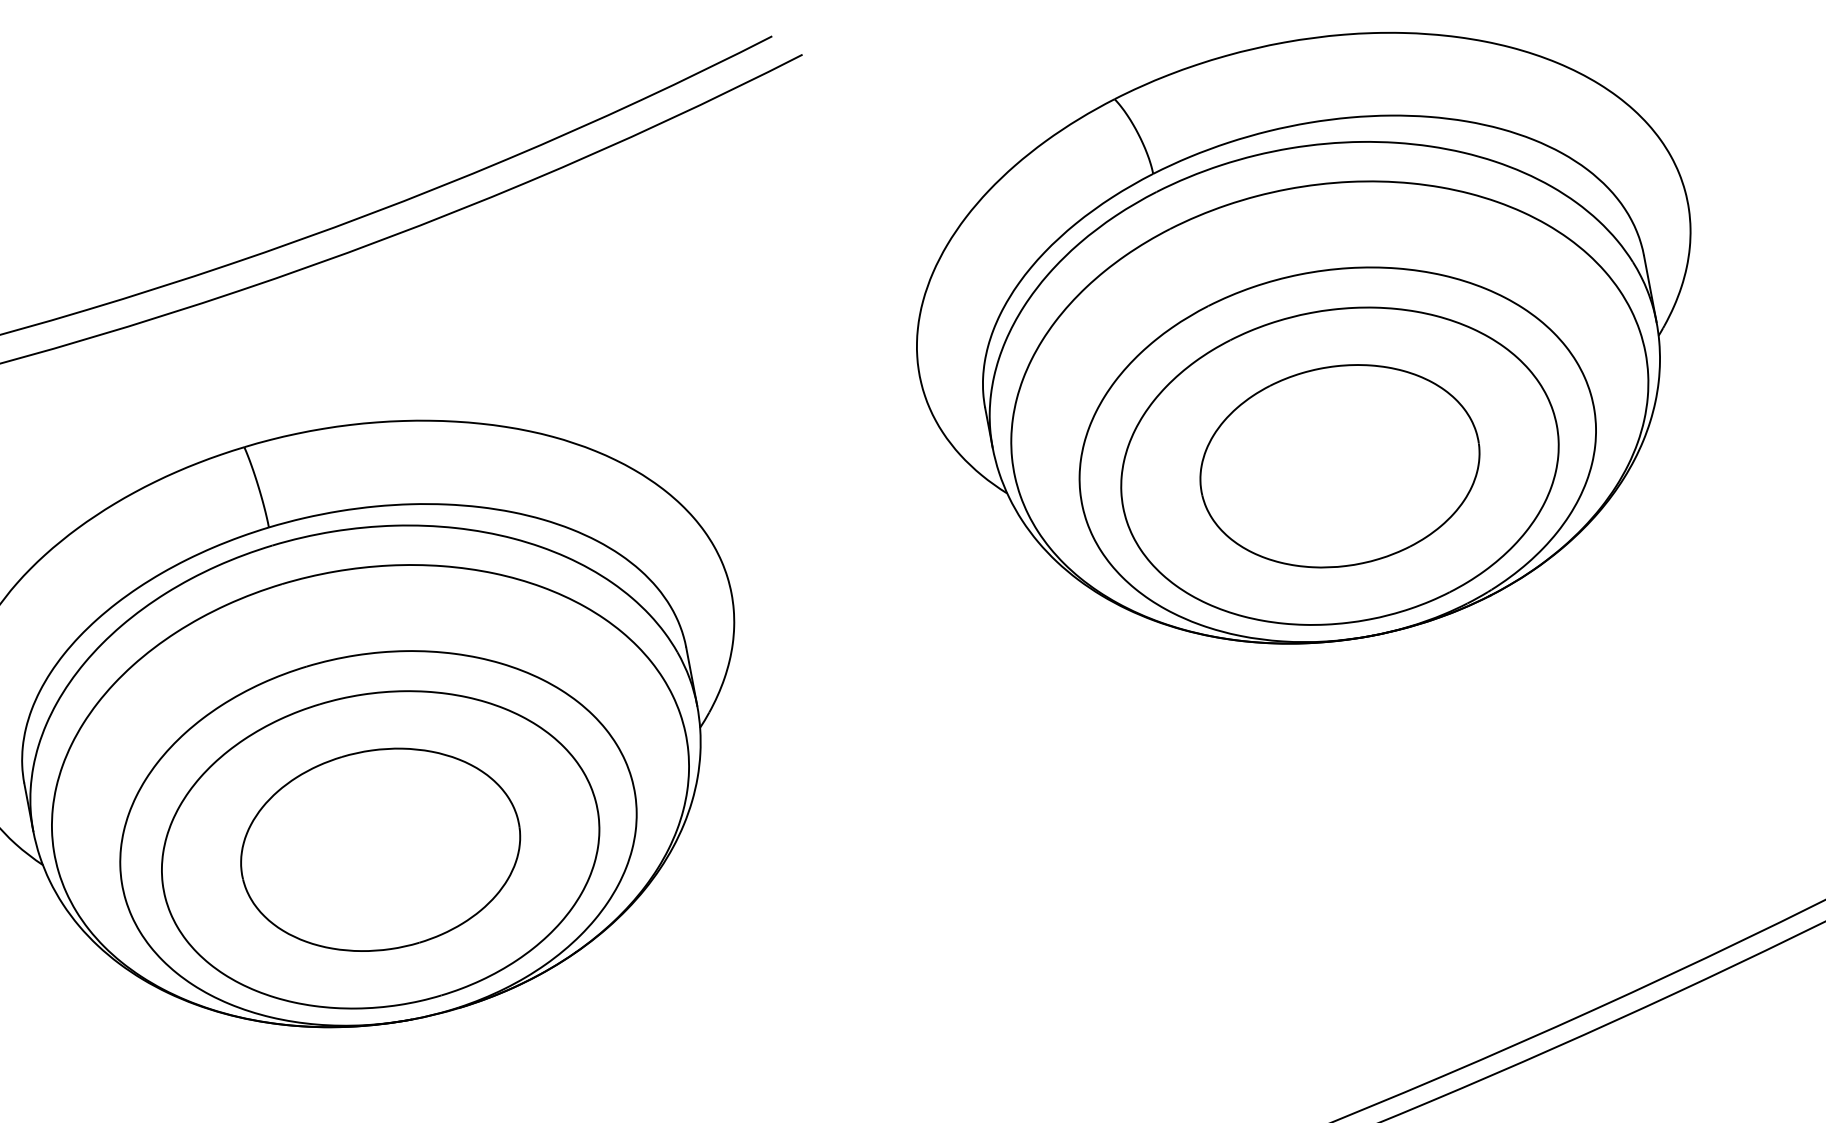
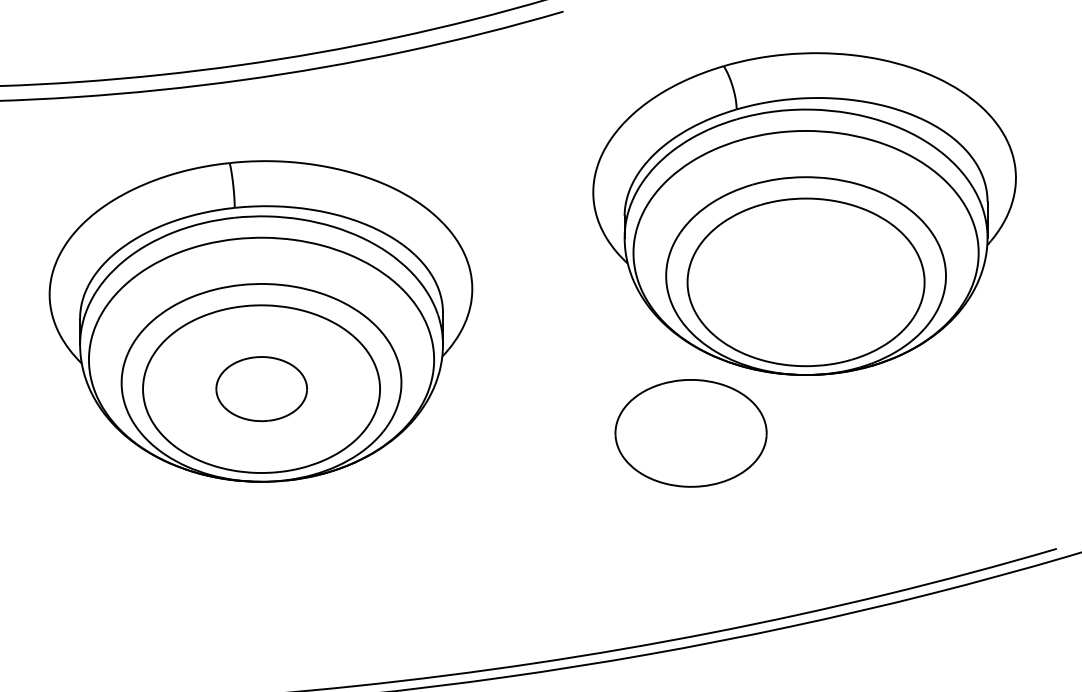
part: (1338, 466) -> (690, 433), moved
part: (380, 848) -> (261, 388), size x0.6

